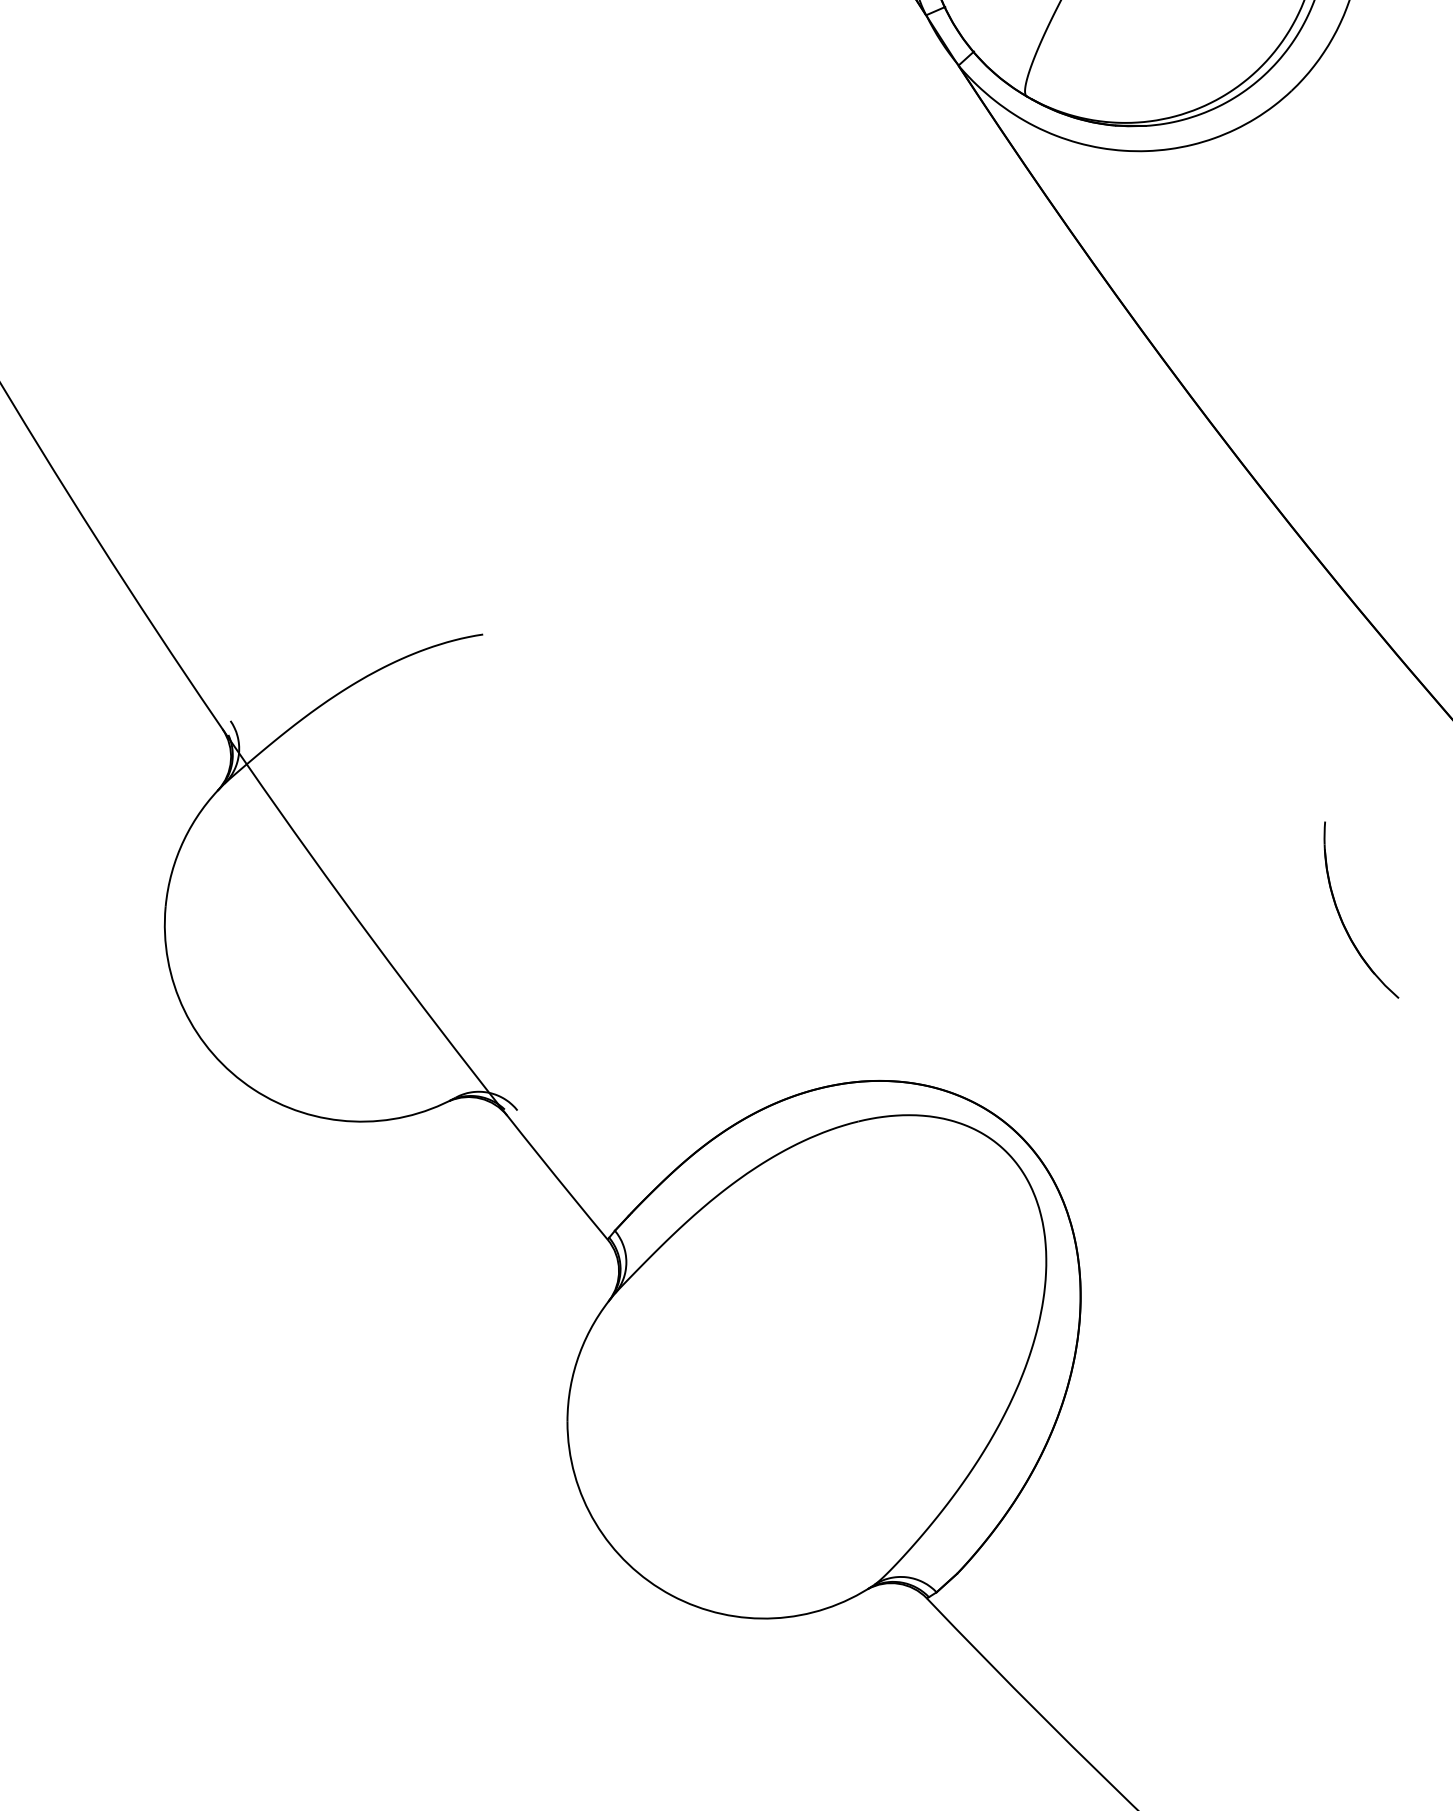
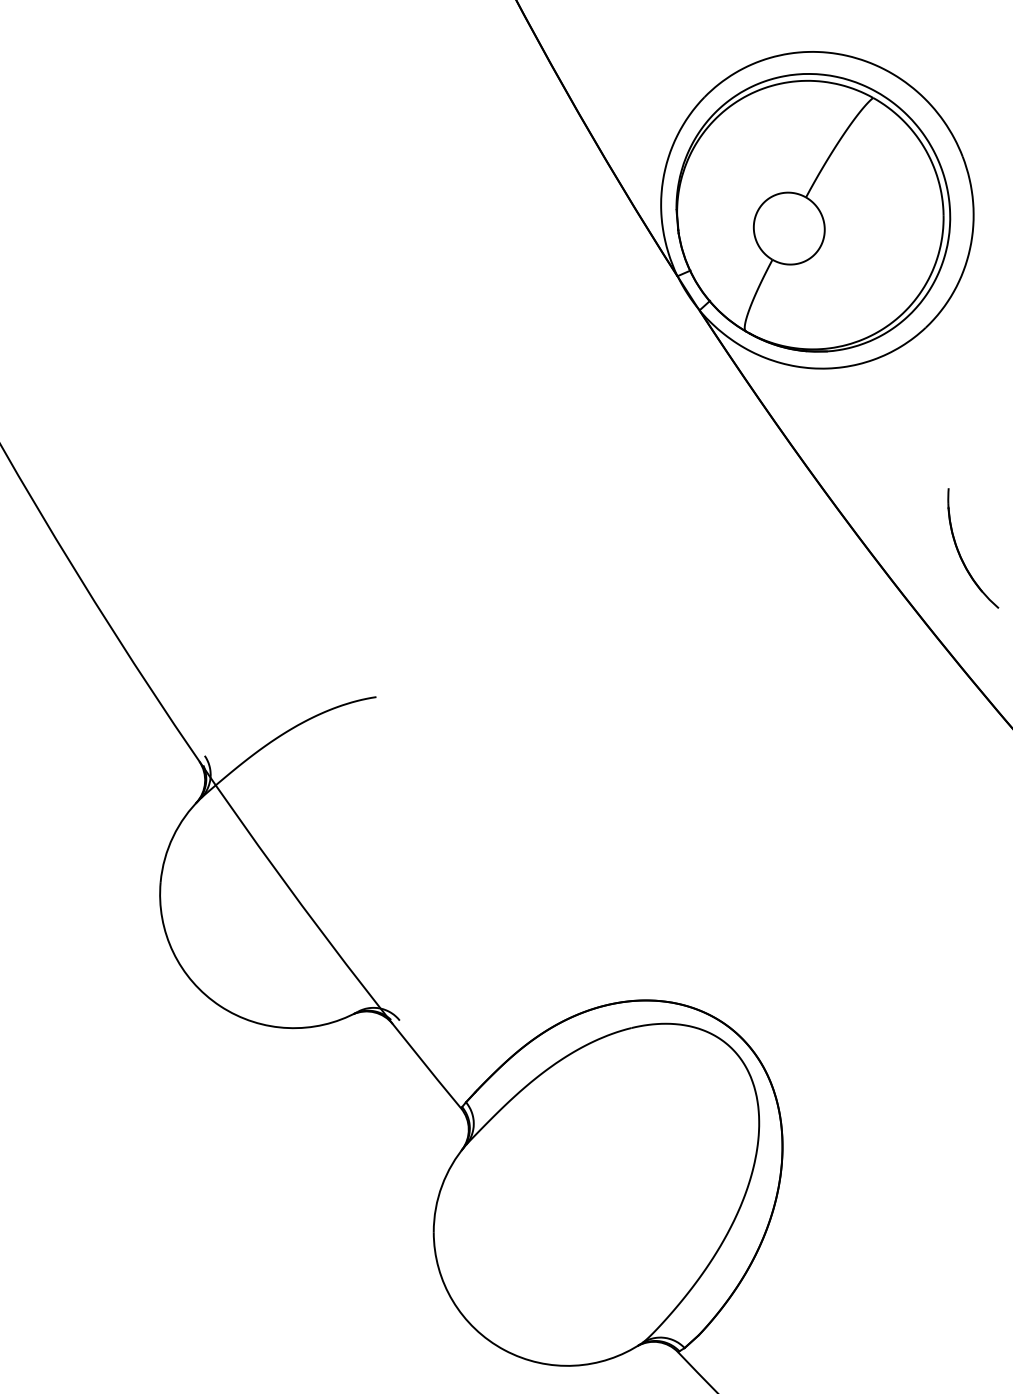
part: (1342, 917) -> (960, 553), moved

